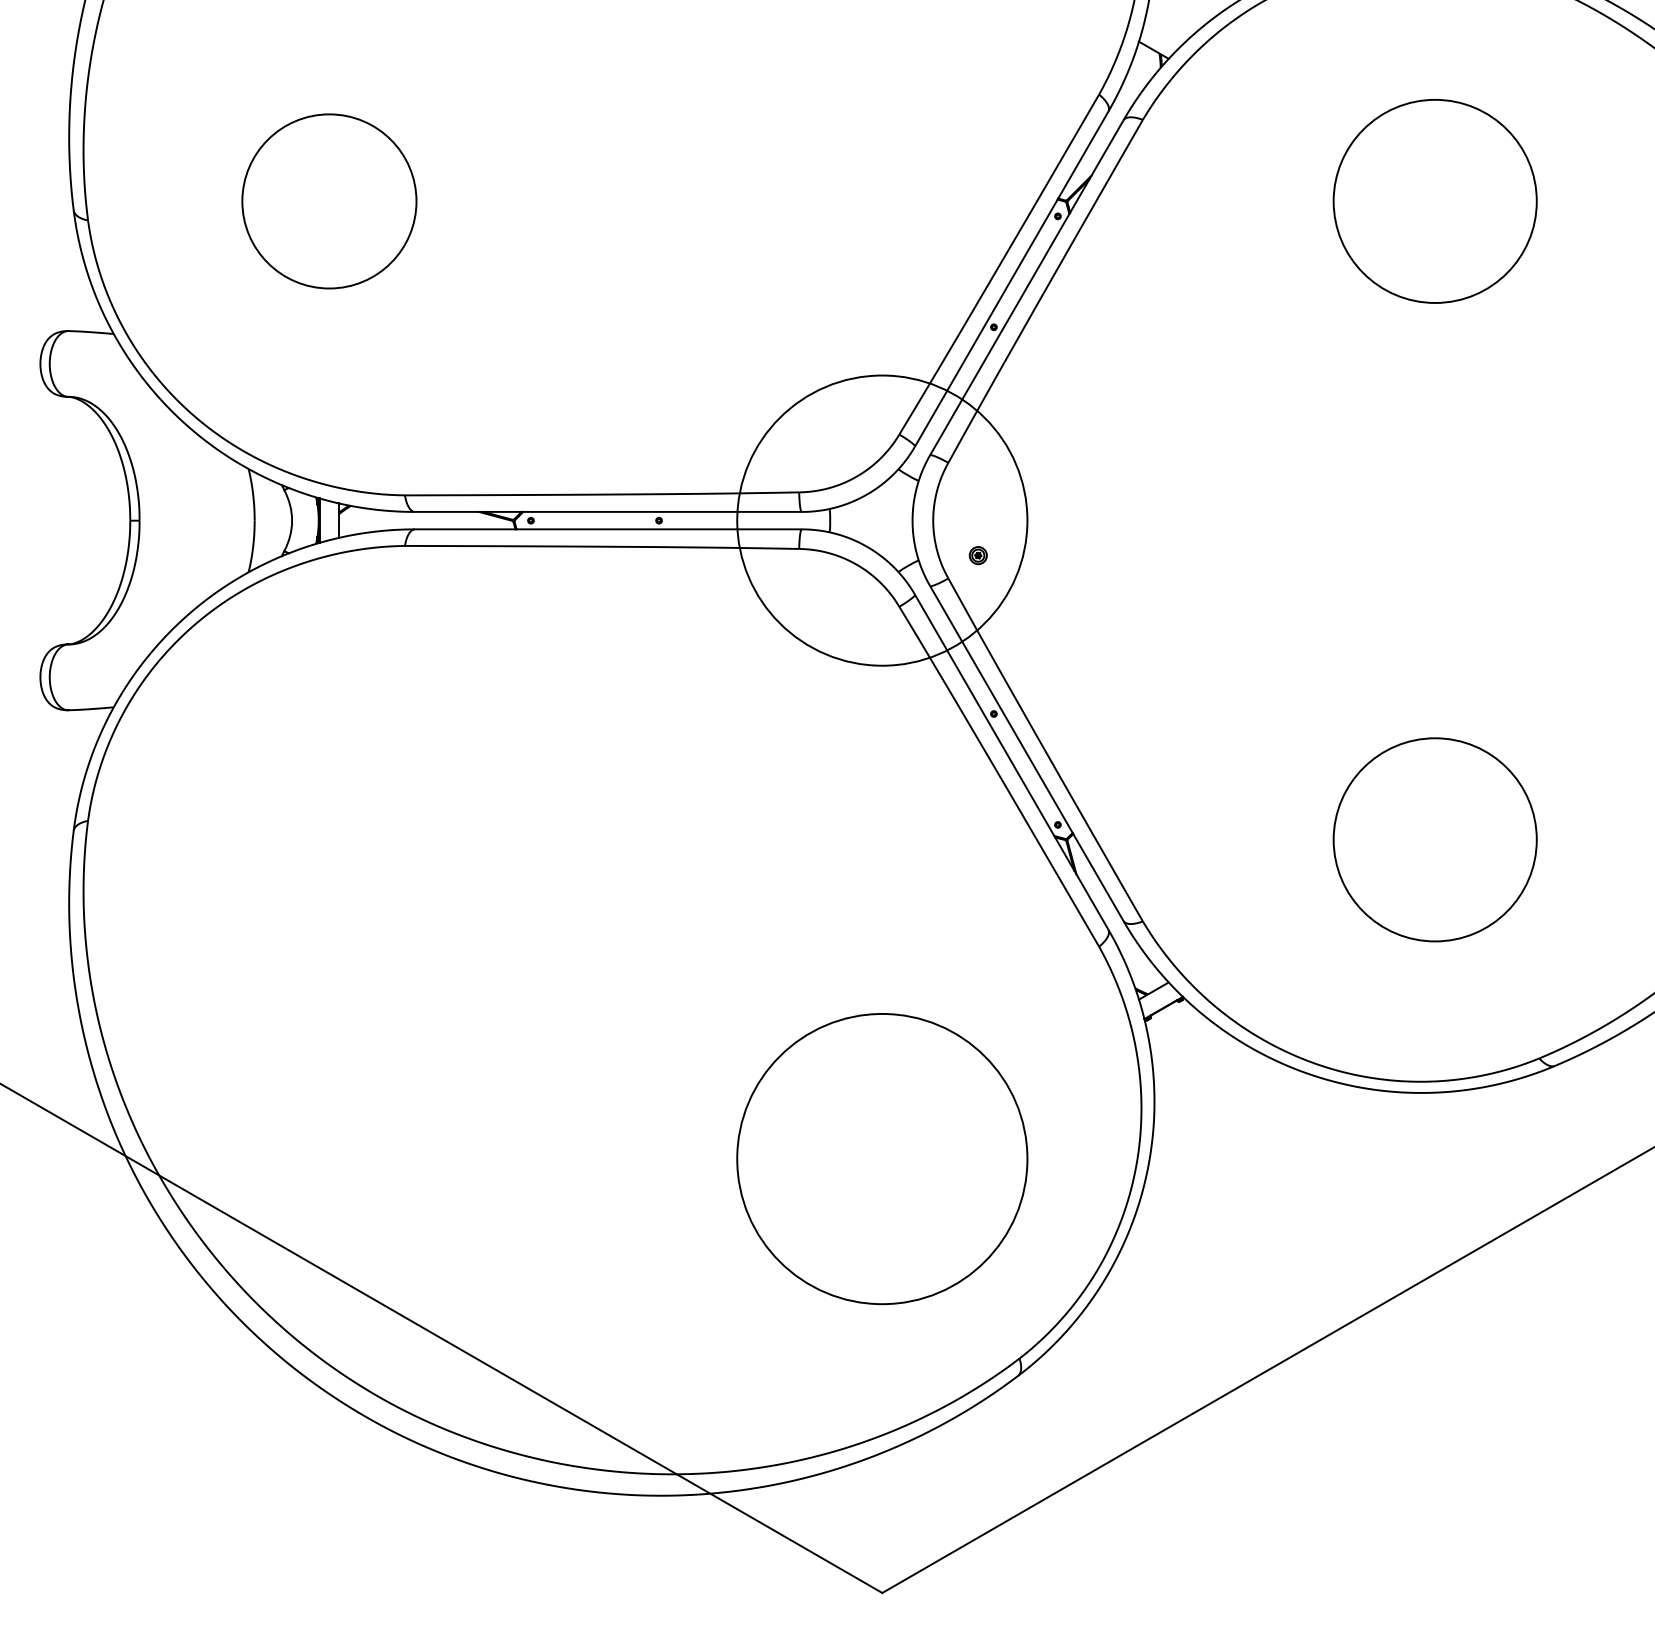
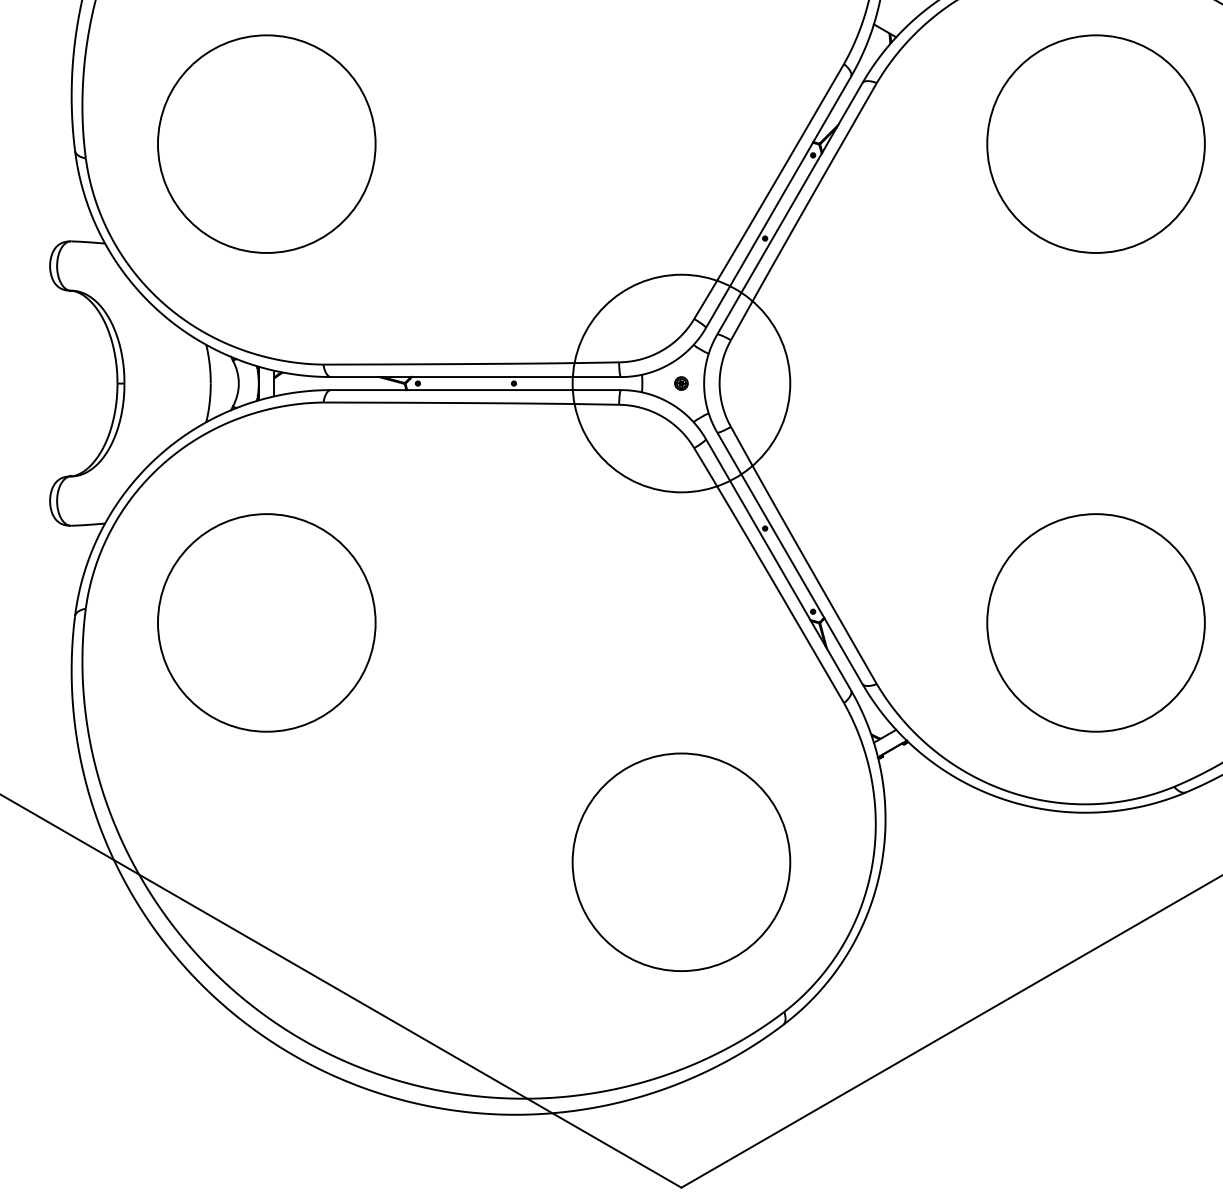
circle: (329, 201) -> (266, 144), size x1.67
circle: (1435, 201) -> (1096, 144), size x1.43
part: (977, 555) -> (680, 383), moved
circle: (329, 839) -> (266, 622), added
circle: (1435, 839) -> (1096, 622), size x1.43

